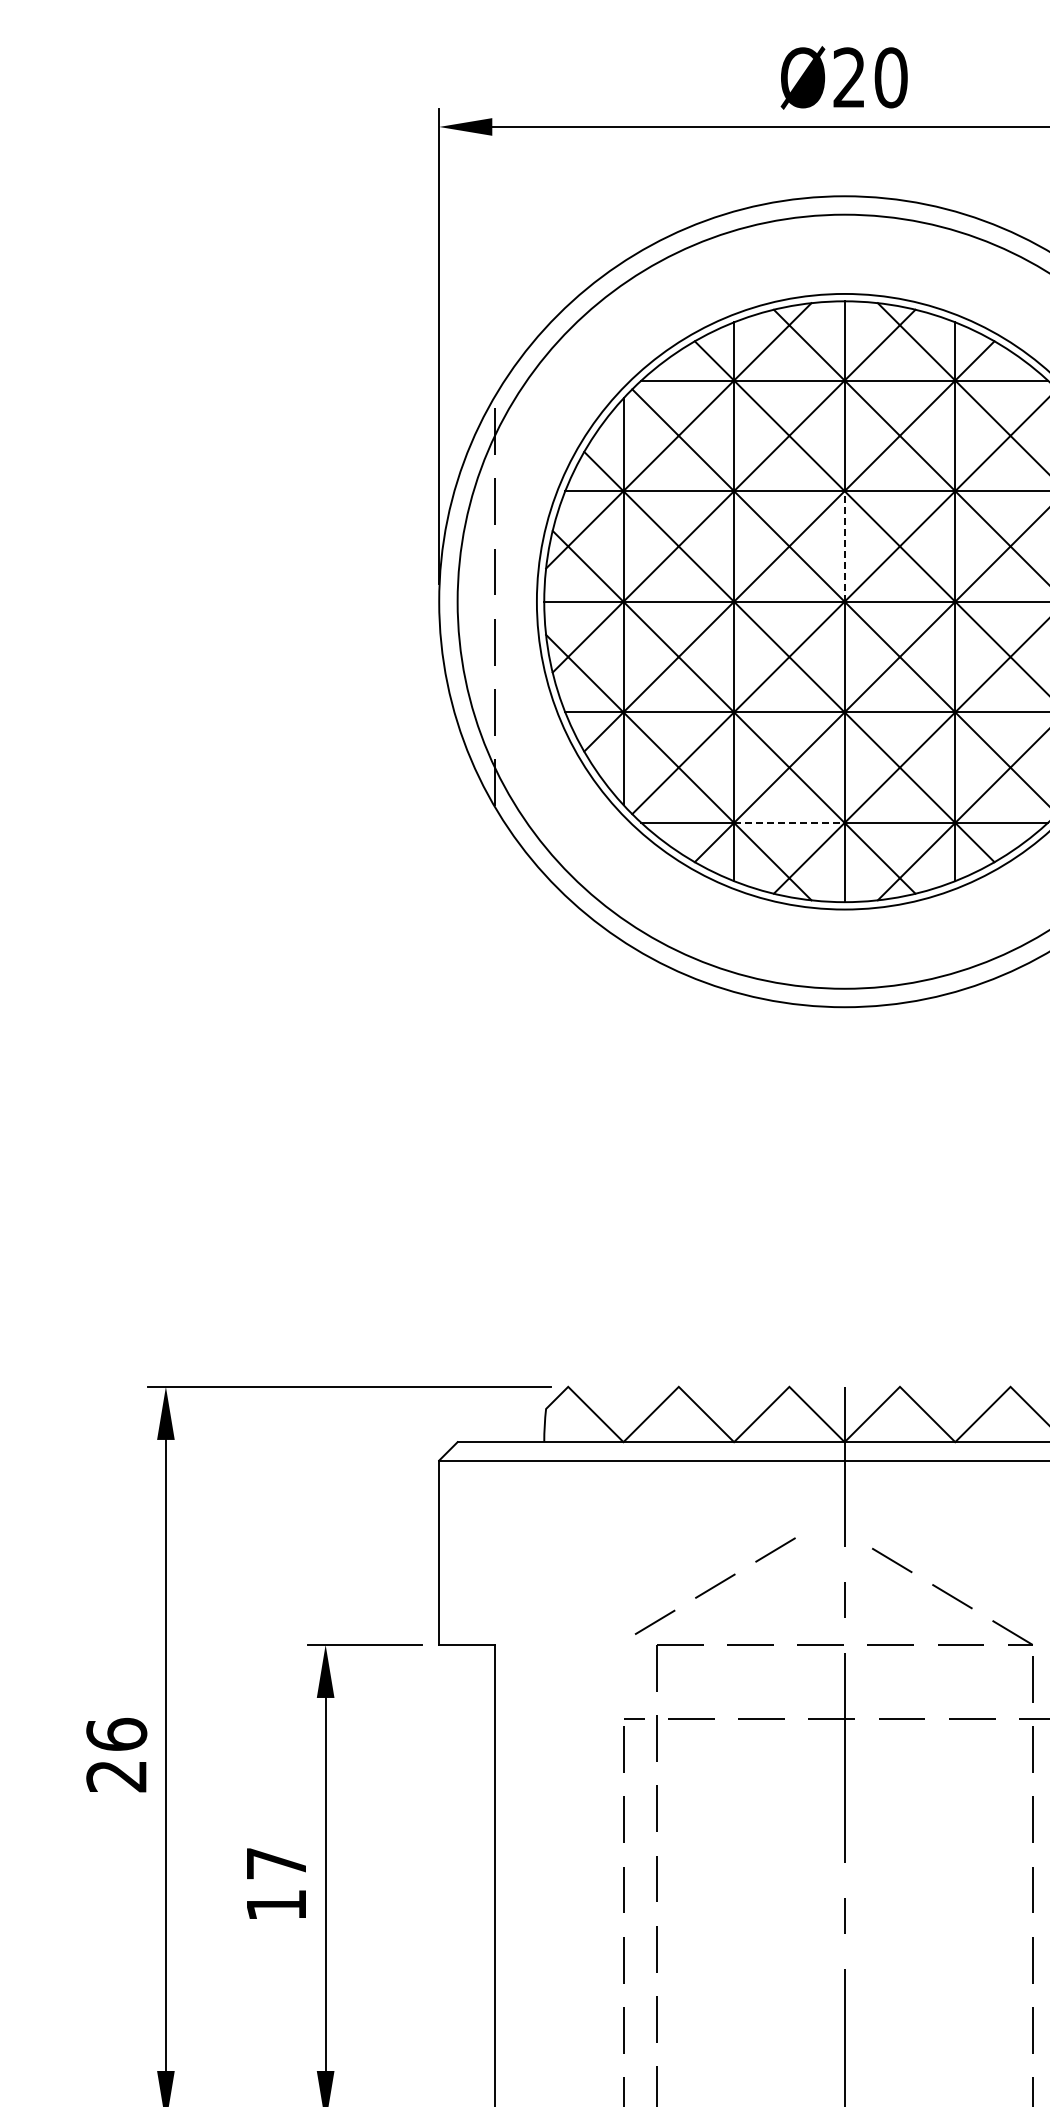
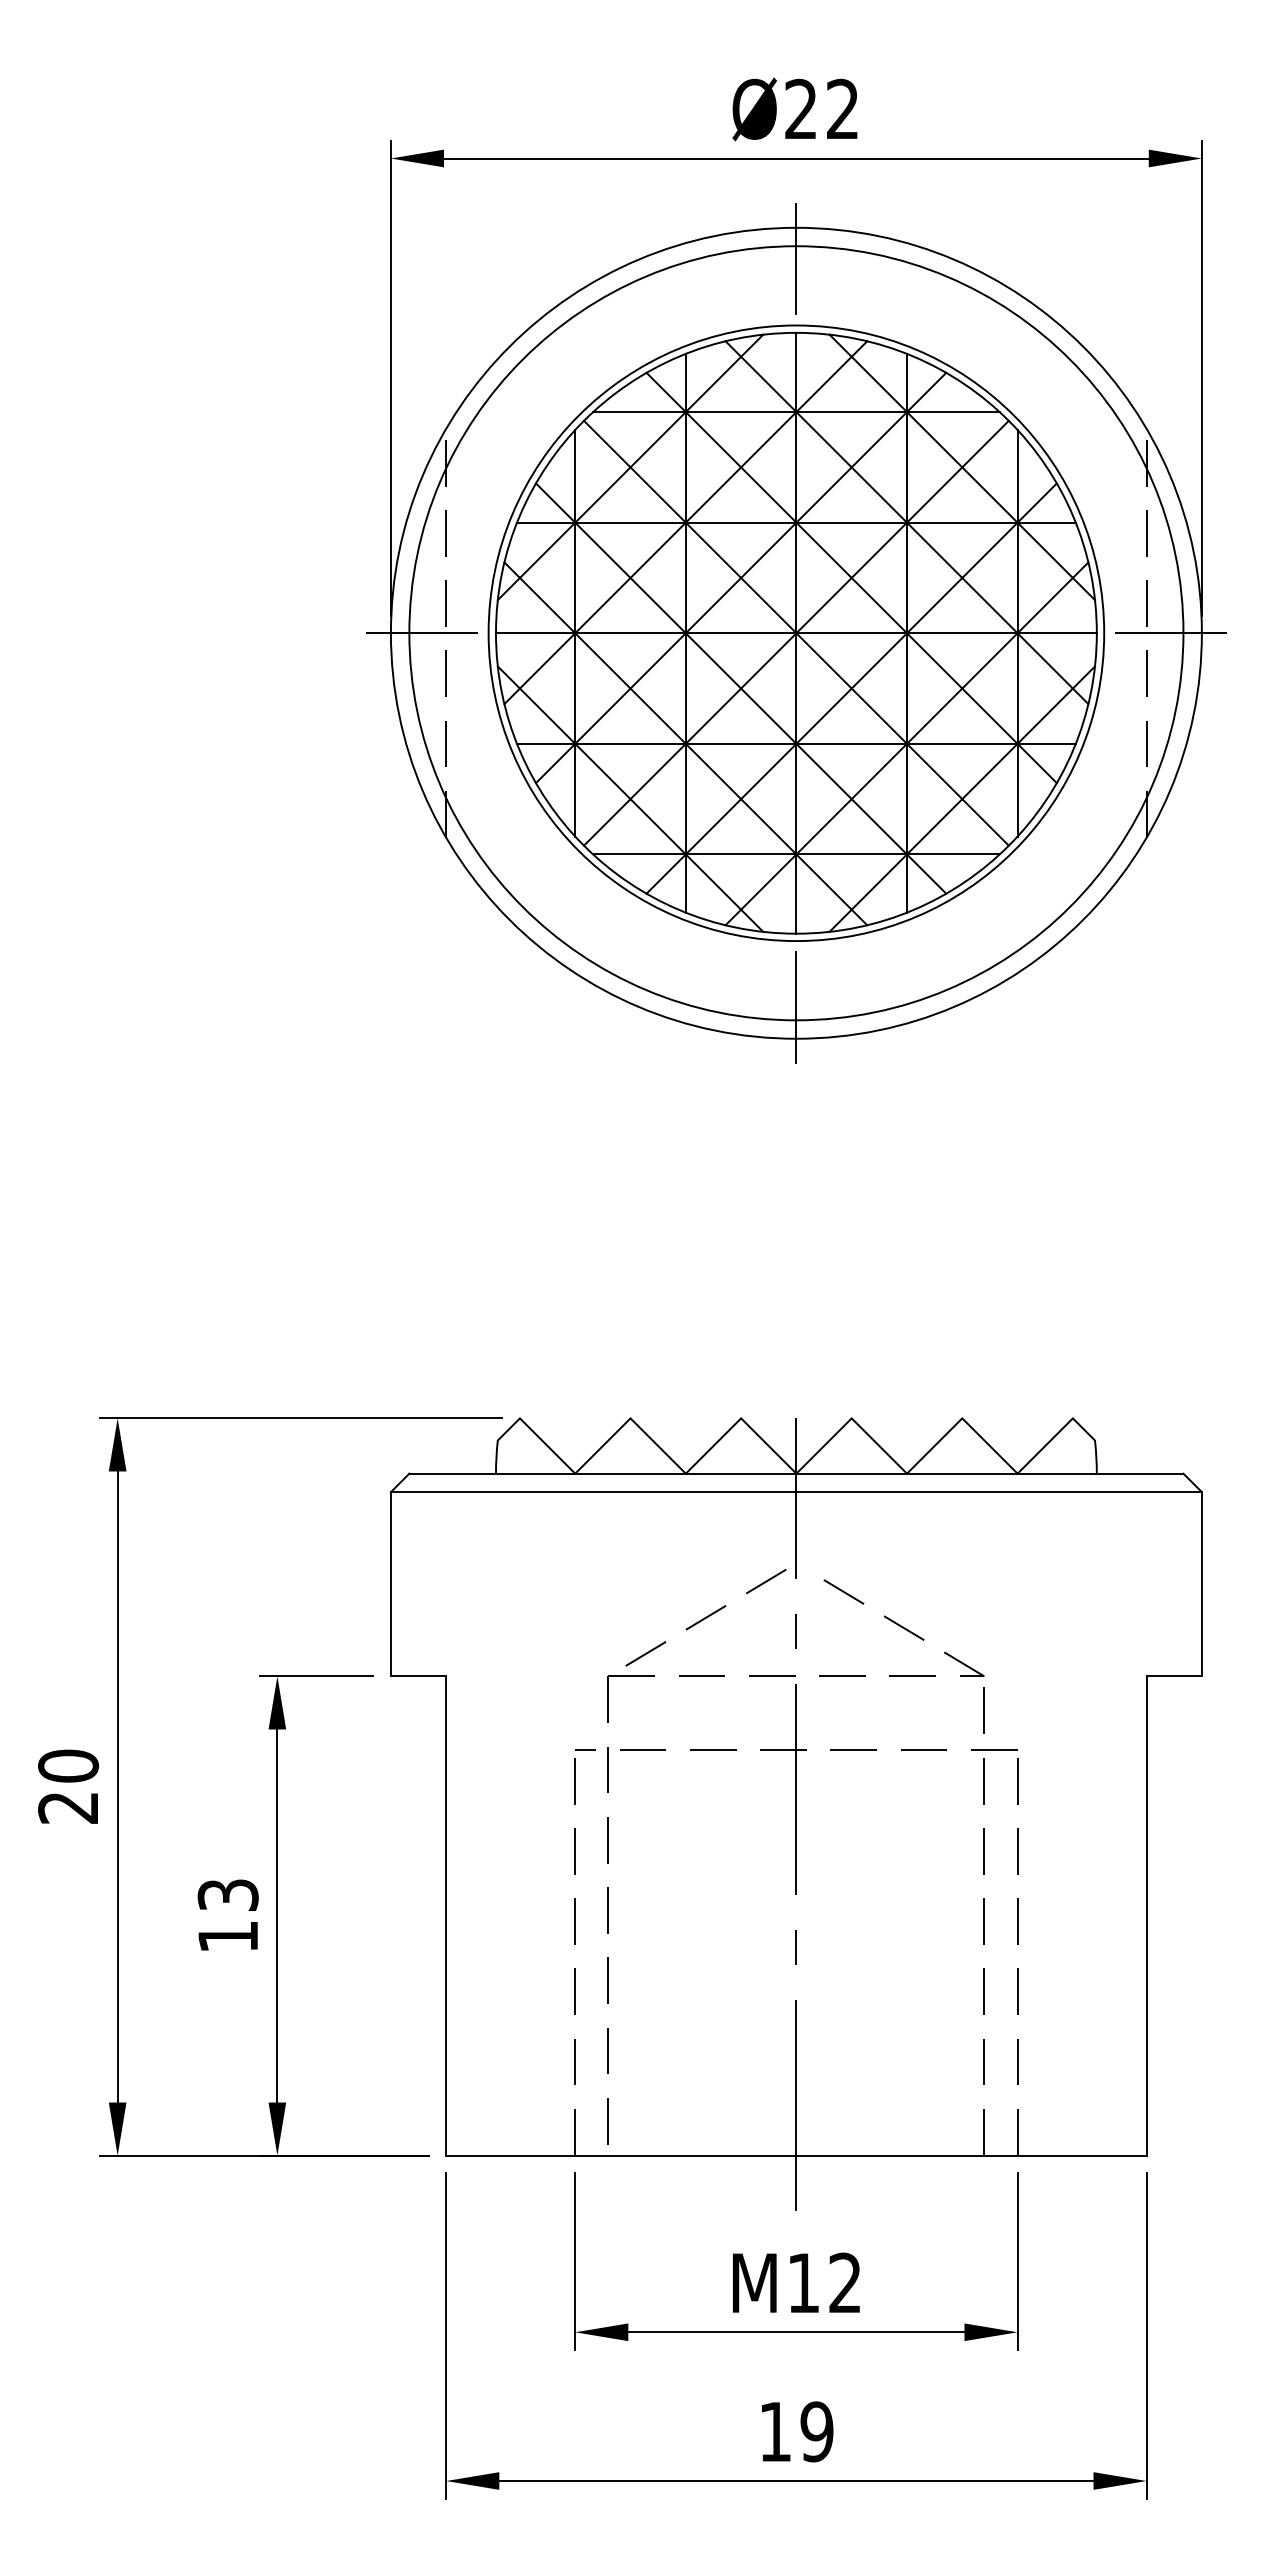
text: (890, 76) -> (842, 108), Ø20 -> Ø22
line: (844, 226) -> (796, 258), added
line: (844, 545) -> (796, 577), dashed -> solid
line: (469, 601) -> (421, 633), added
line: (789, 822) -> (741, 854), dashed -> solid
line: (844, 975) -> (796, 1007), added
line: (714, 1585) -> (705, 1617), moved
text: (116, 1733) -> (68, 1765), 26 -> 20
text: (275, 1862) -> (227, 1894), 17 -> 13

